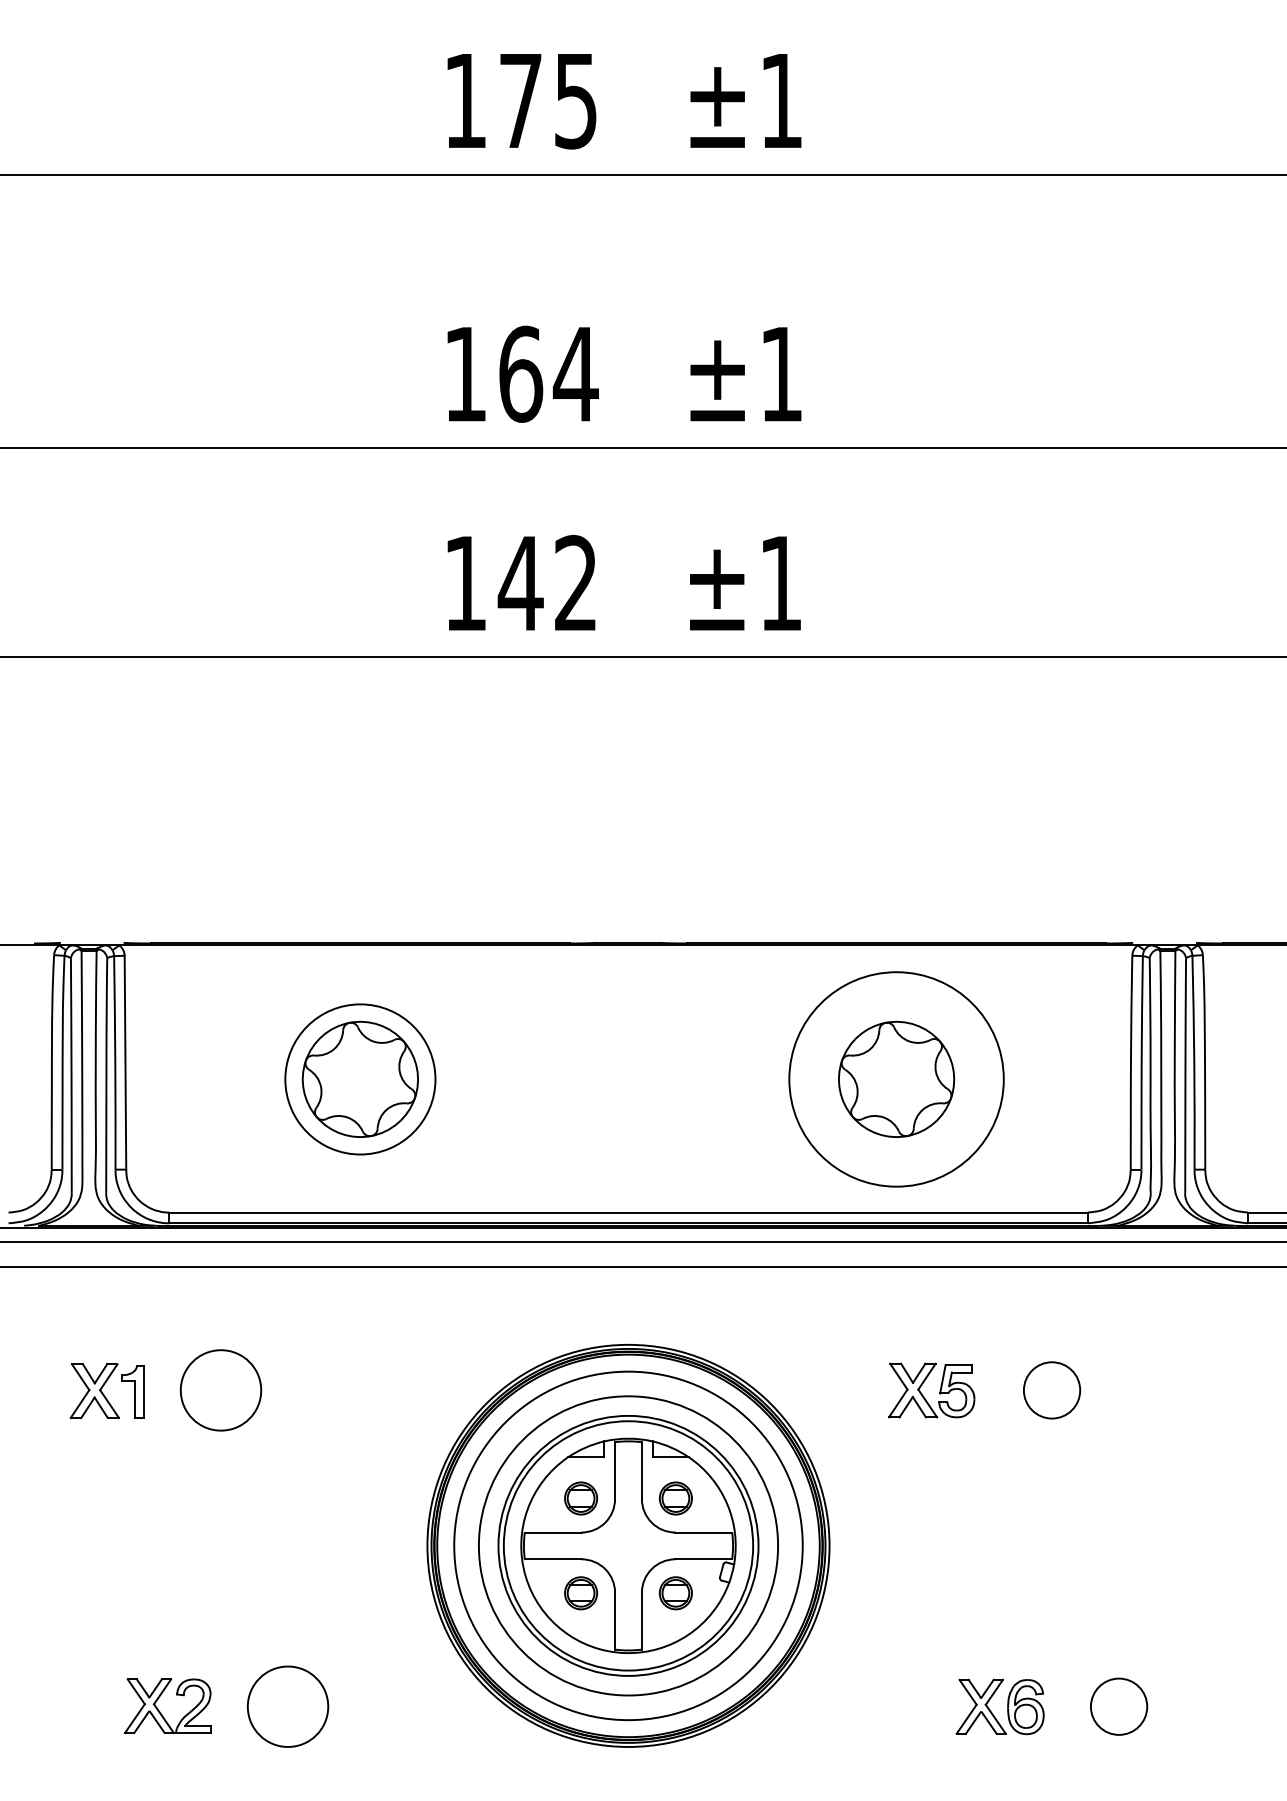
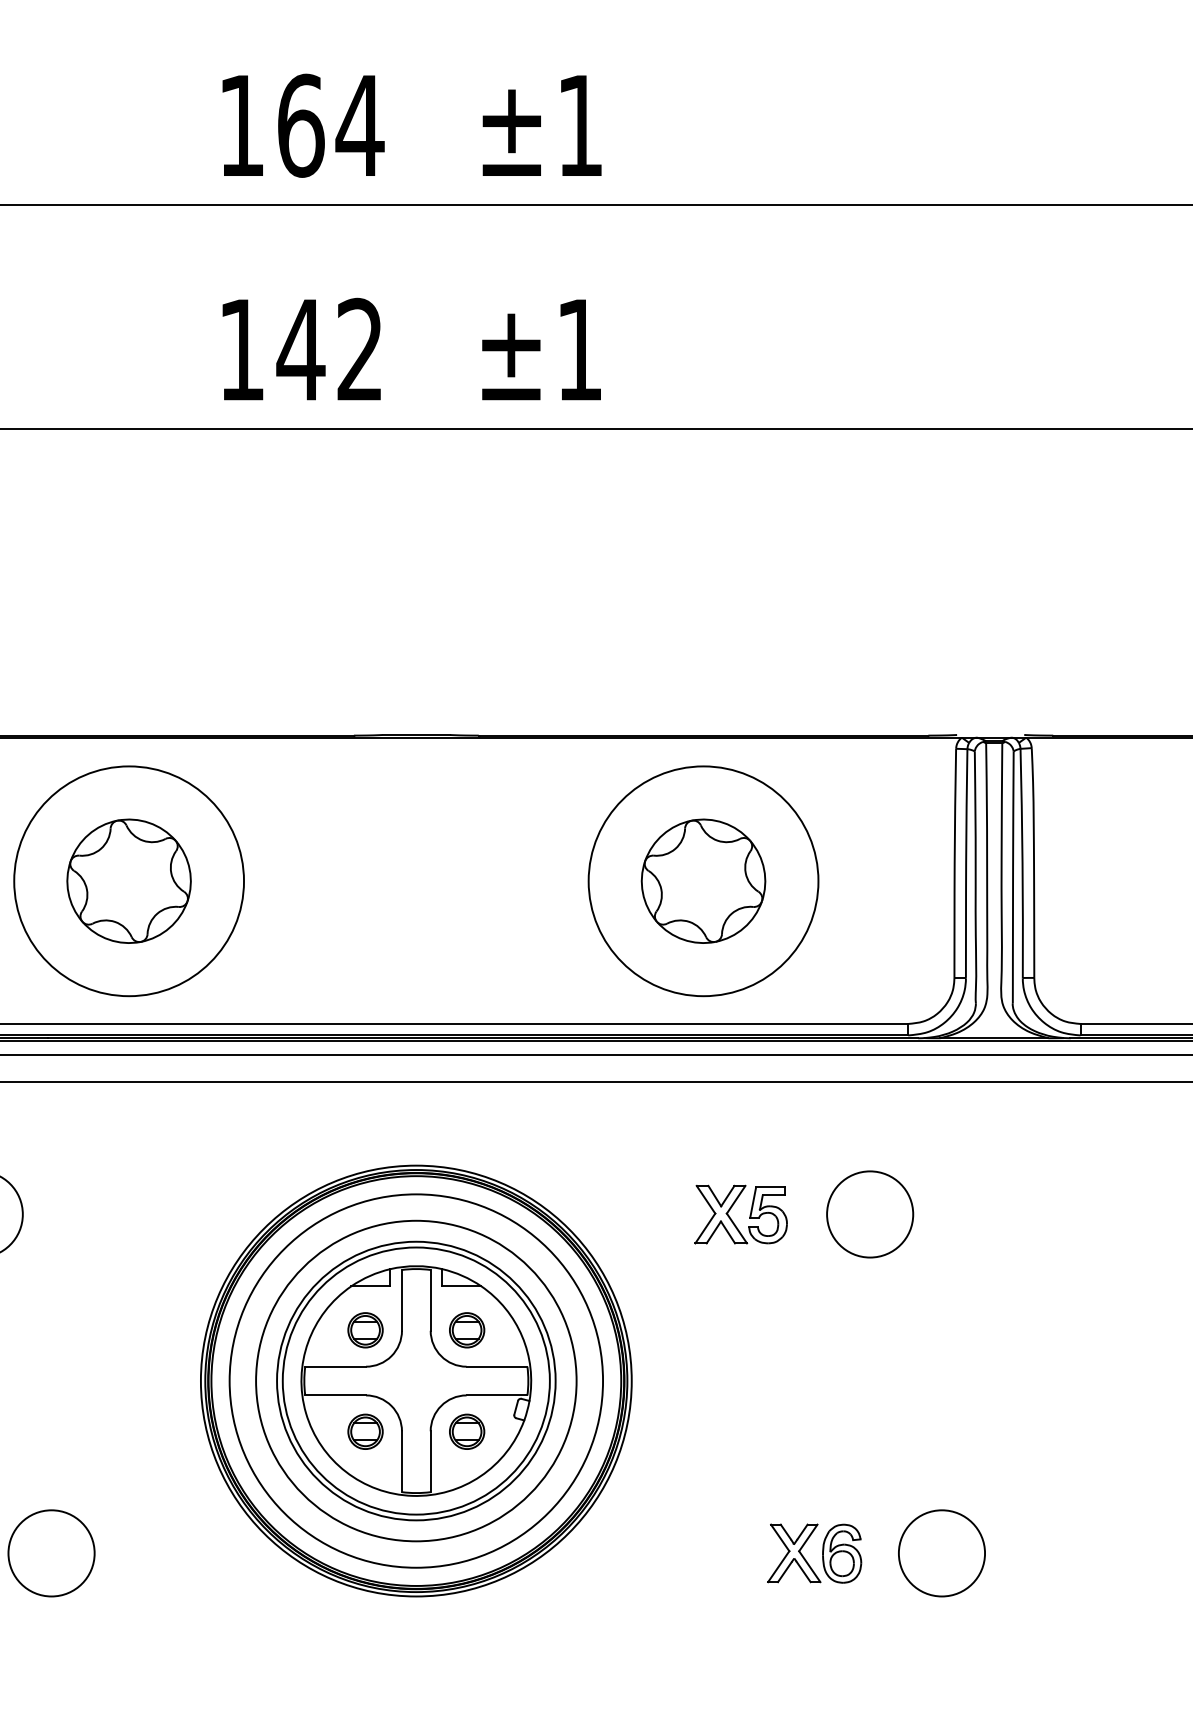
circle: (360, 1079) -> (129, 881), size x1.43
circle: (1051, 1390) -> (869, 1214), size x1.43
circle: (1118, 1706) -> (941, 1553), size x1.43

